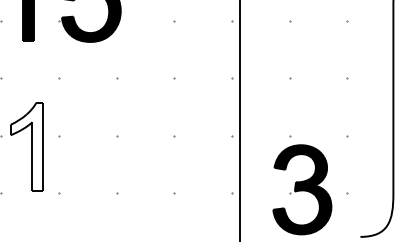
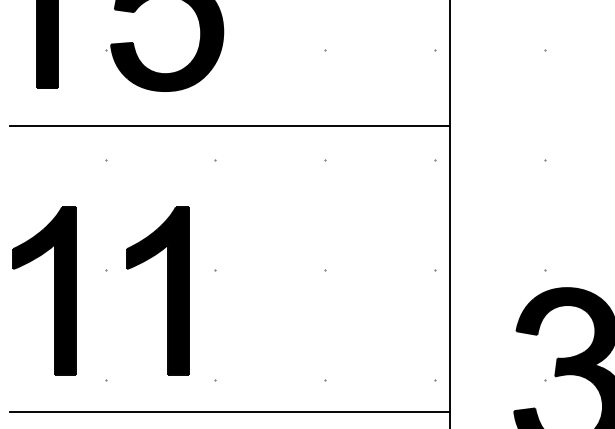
line: (124, 60) -> (230, 126), added
fill: (26, 146) -> (43, 290), added
part: (86, 146) -> (157, 290), added
line: (124, 210) -> (230, 412), added

